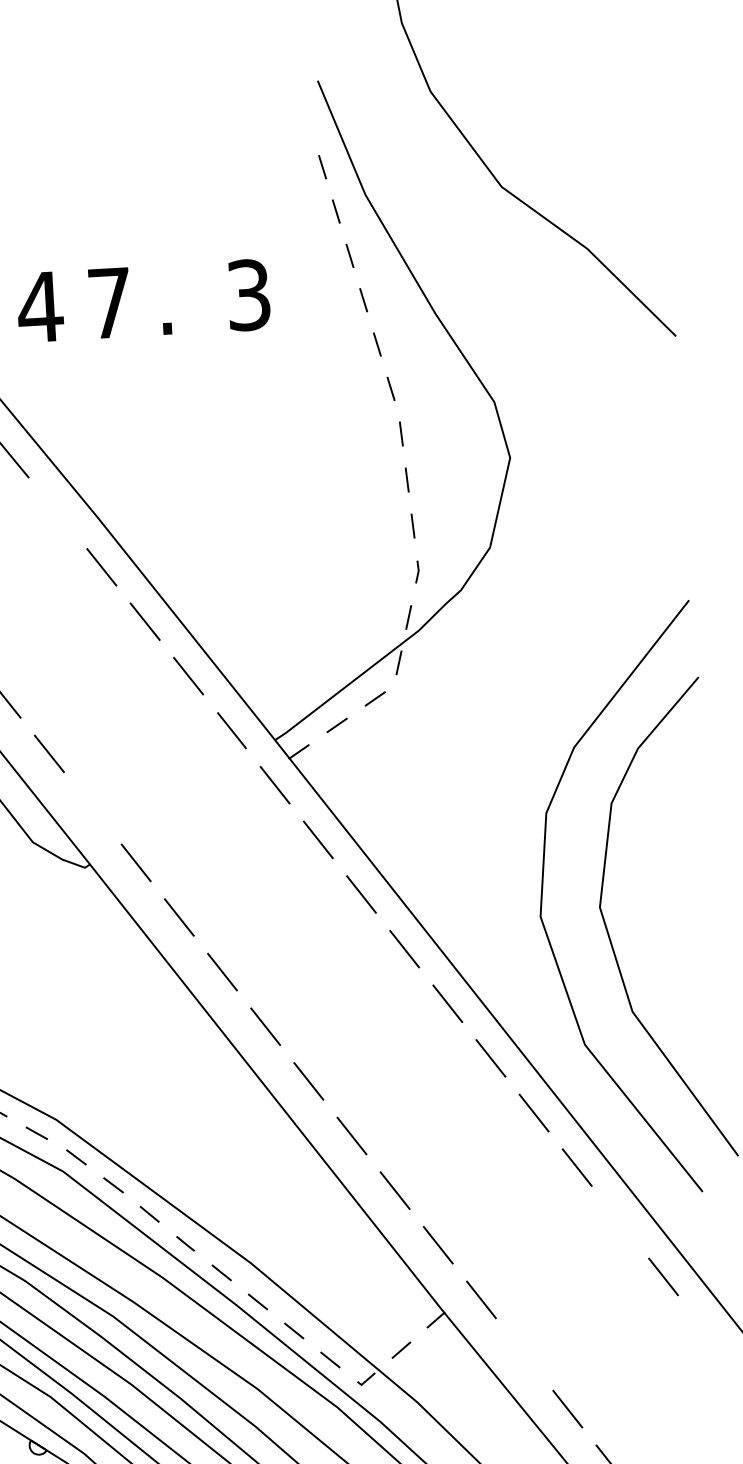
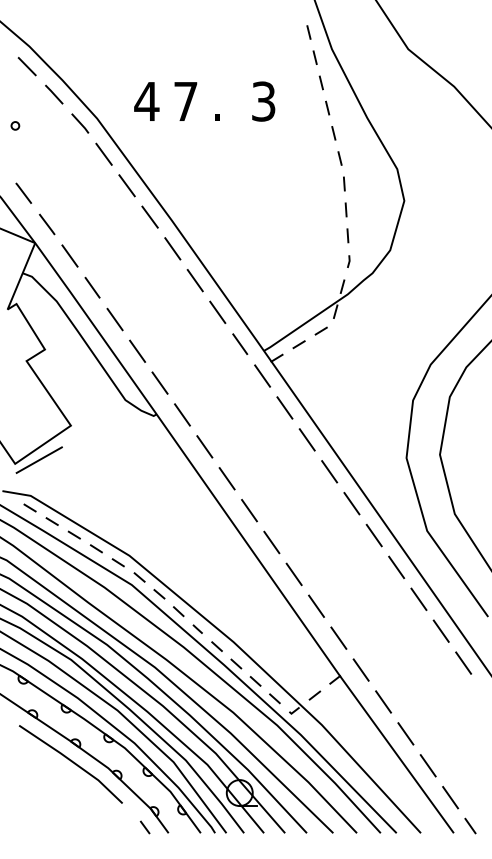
line: (56, 512) -> (149, 216), added
line: (91, 807) -> (159, 382), added
line: (618, 1221) -> (440, 630), added
line: (524, 1353) -> (383, 701), added

